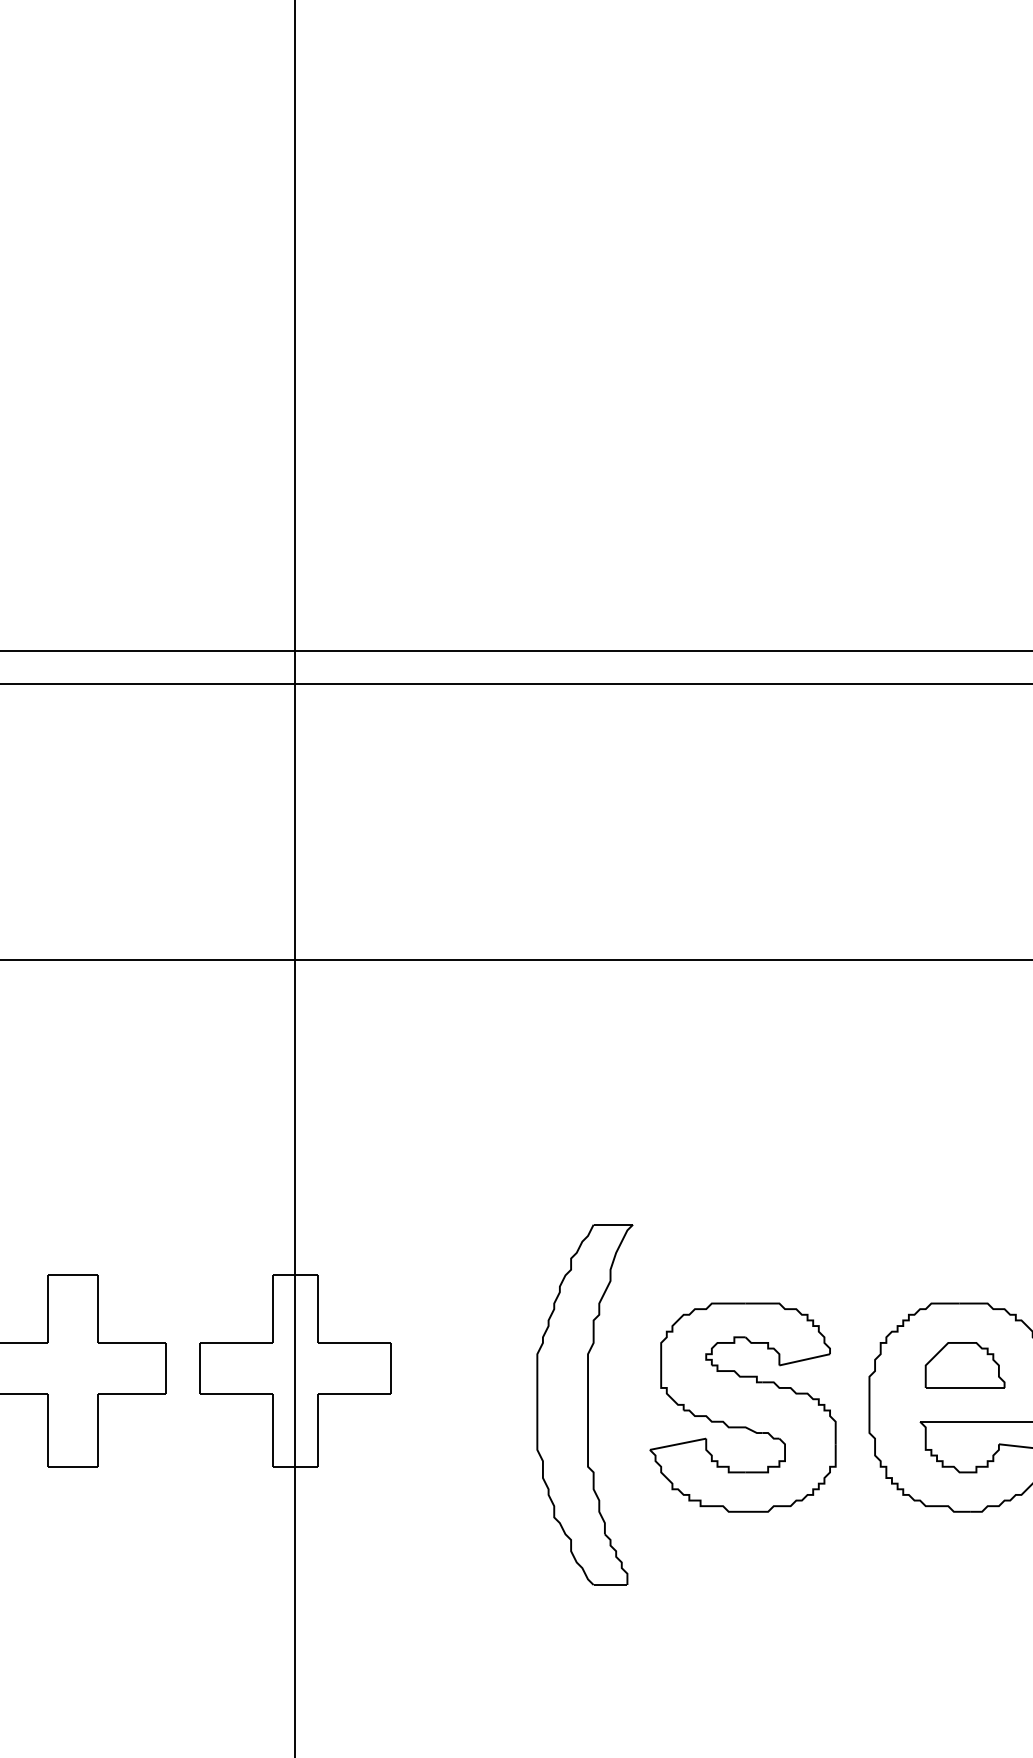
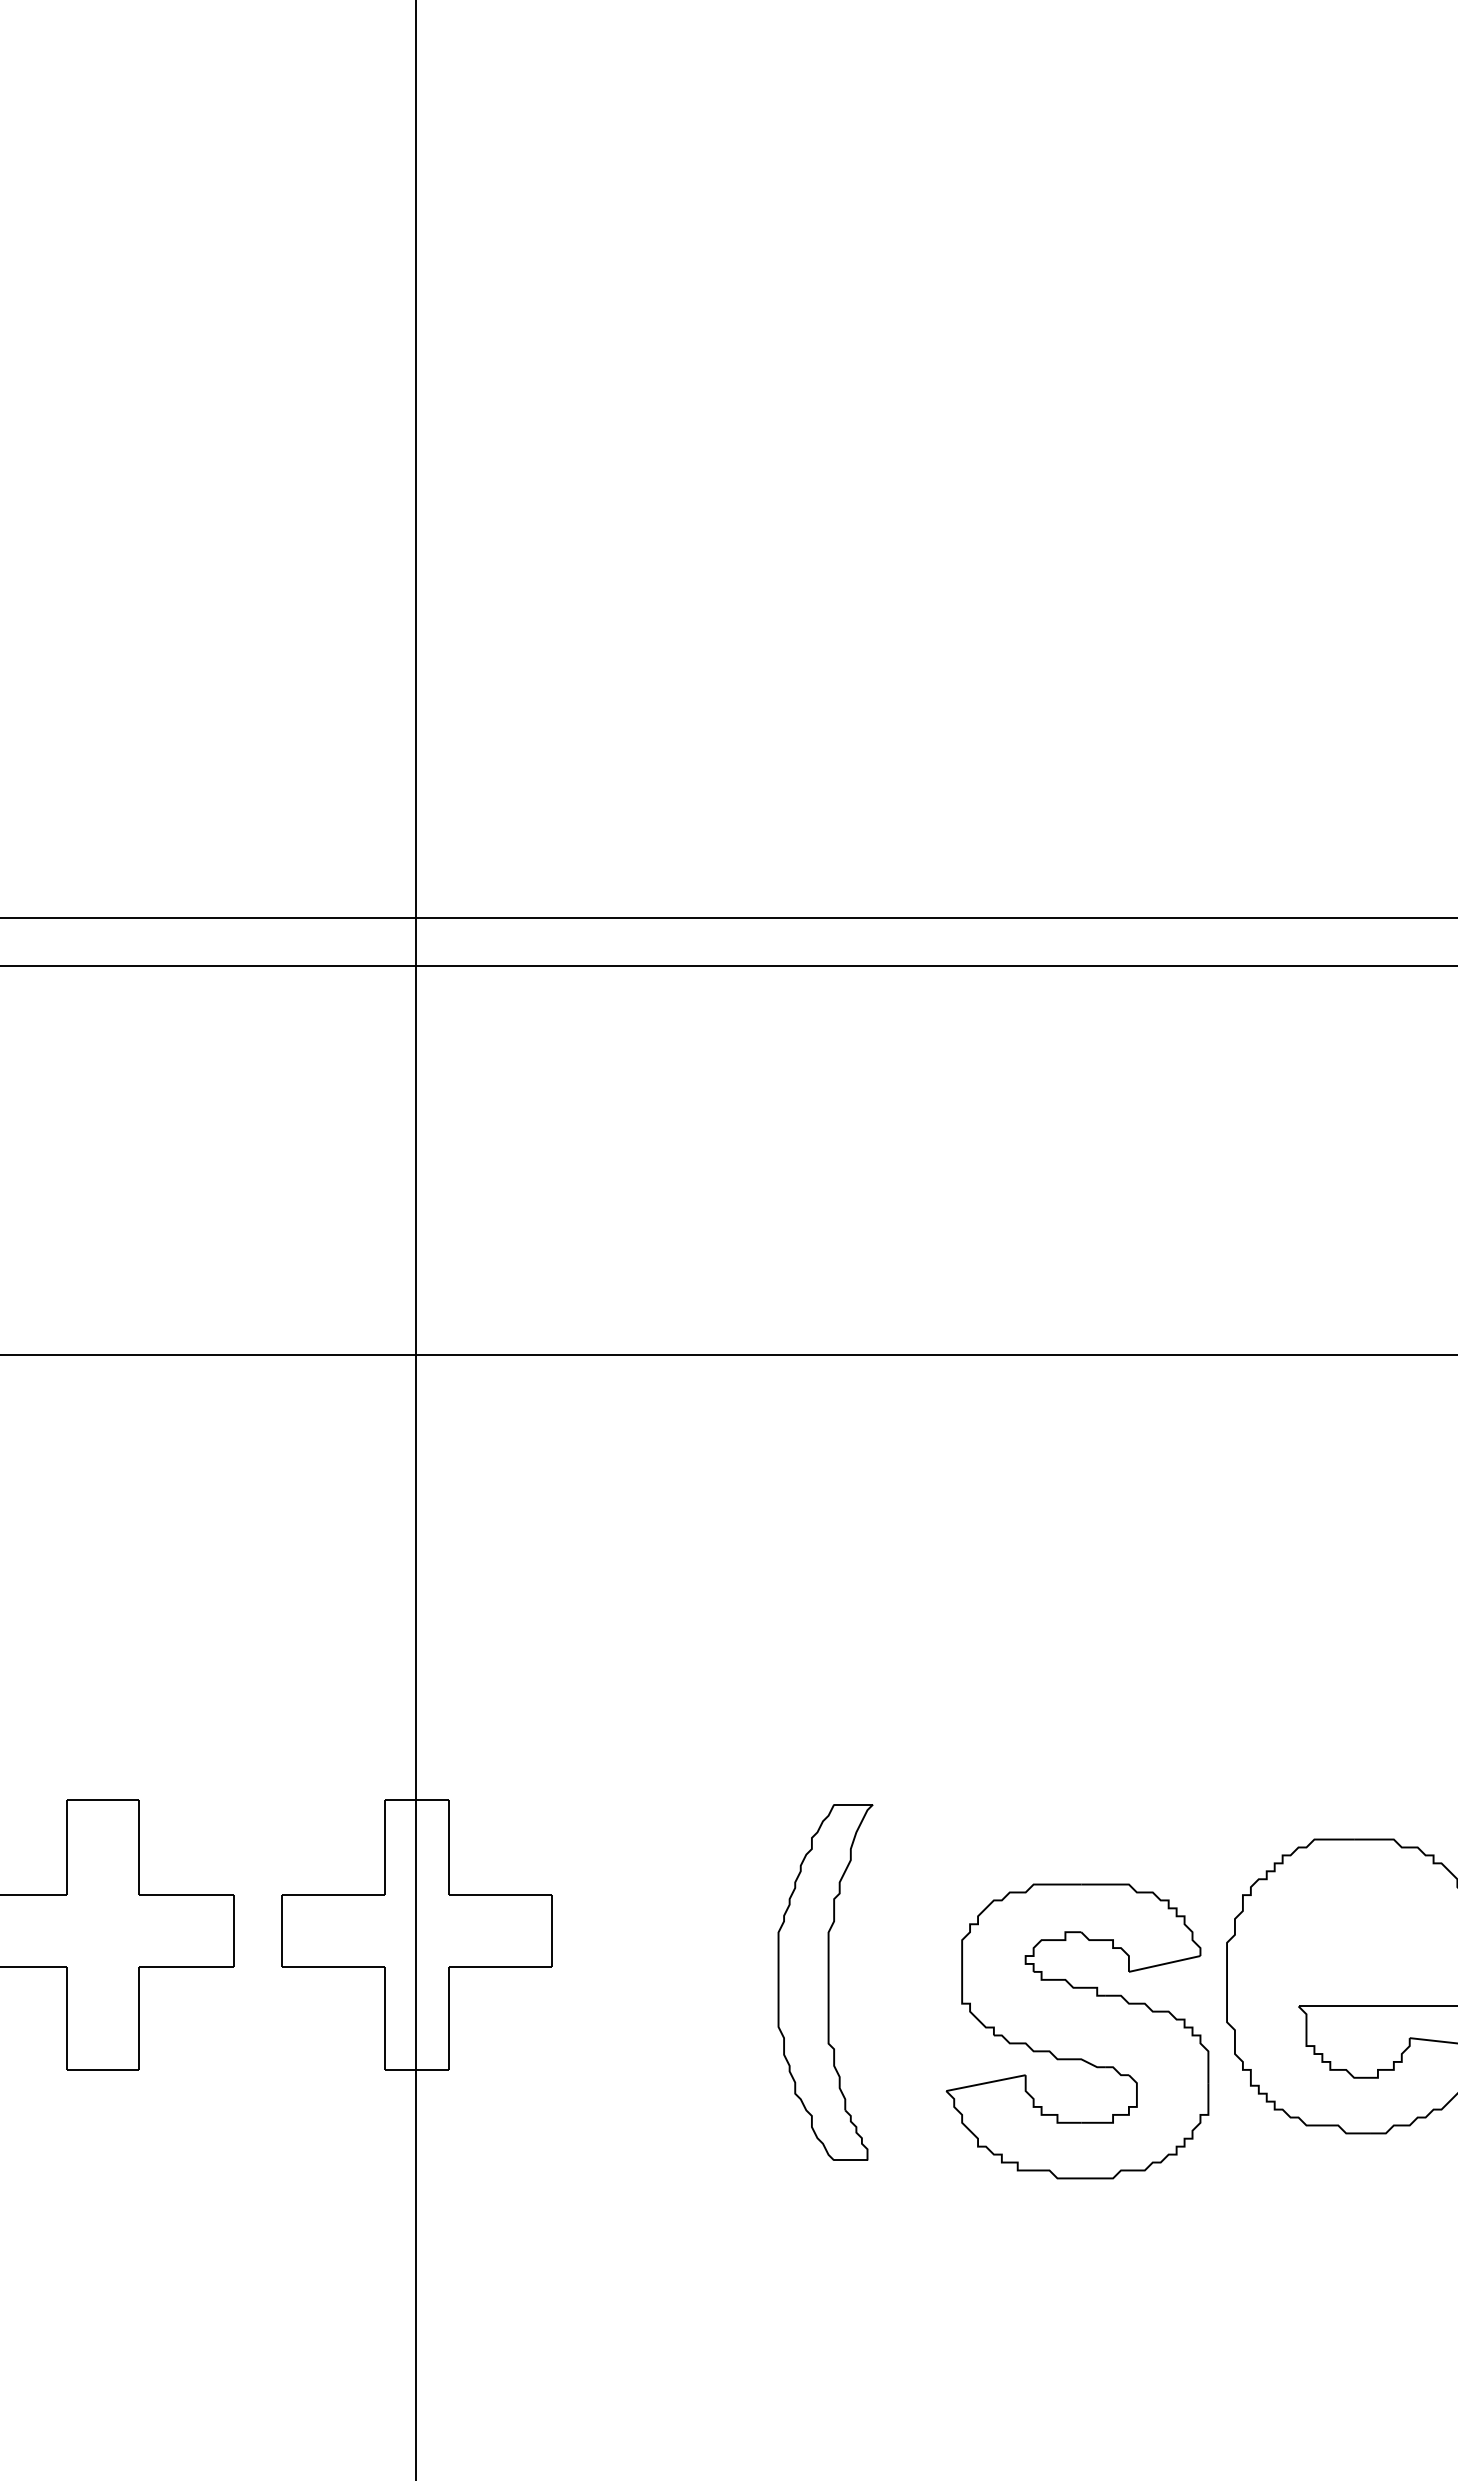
part: (964, 1365) -> (1361, 1926), removed
part: (584, 1404) -> (825, 1982), size x0.7
part: (742, 1407) -> (1077, 2031), moved

